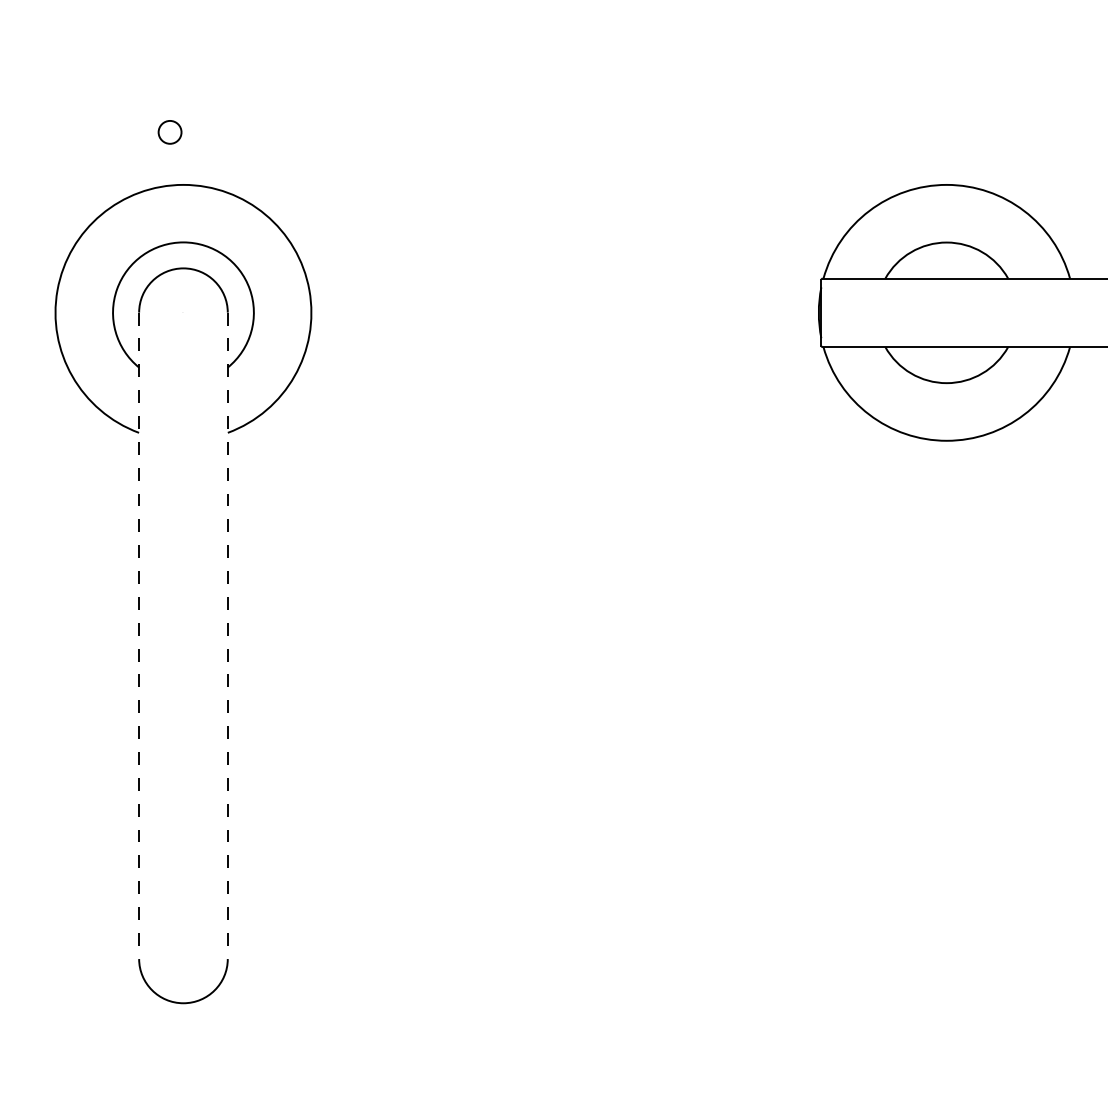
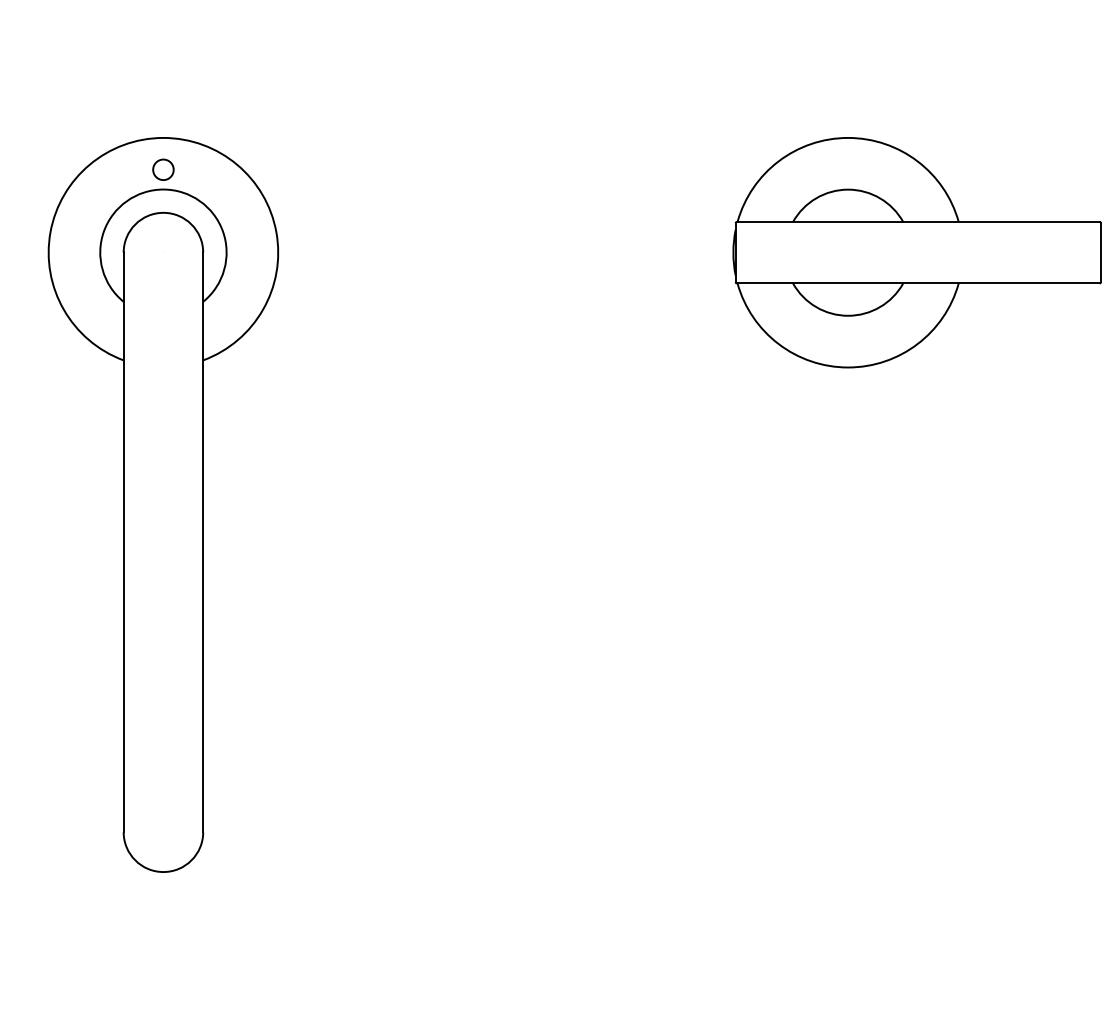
circle: (170, 132) -> (163, 169), moved
line: (138, 635) -> (123, 542), dashed -> solid
line: (228, 635) -> (203, 542), dashed -> solid

